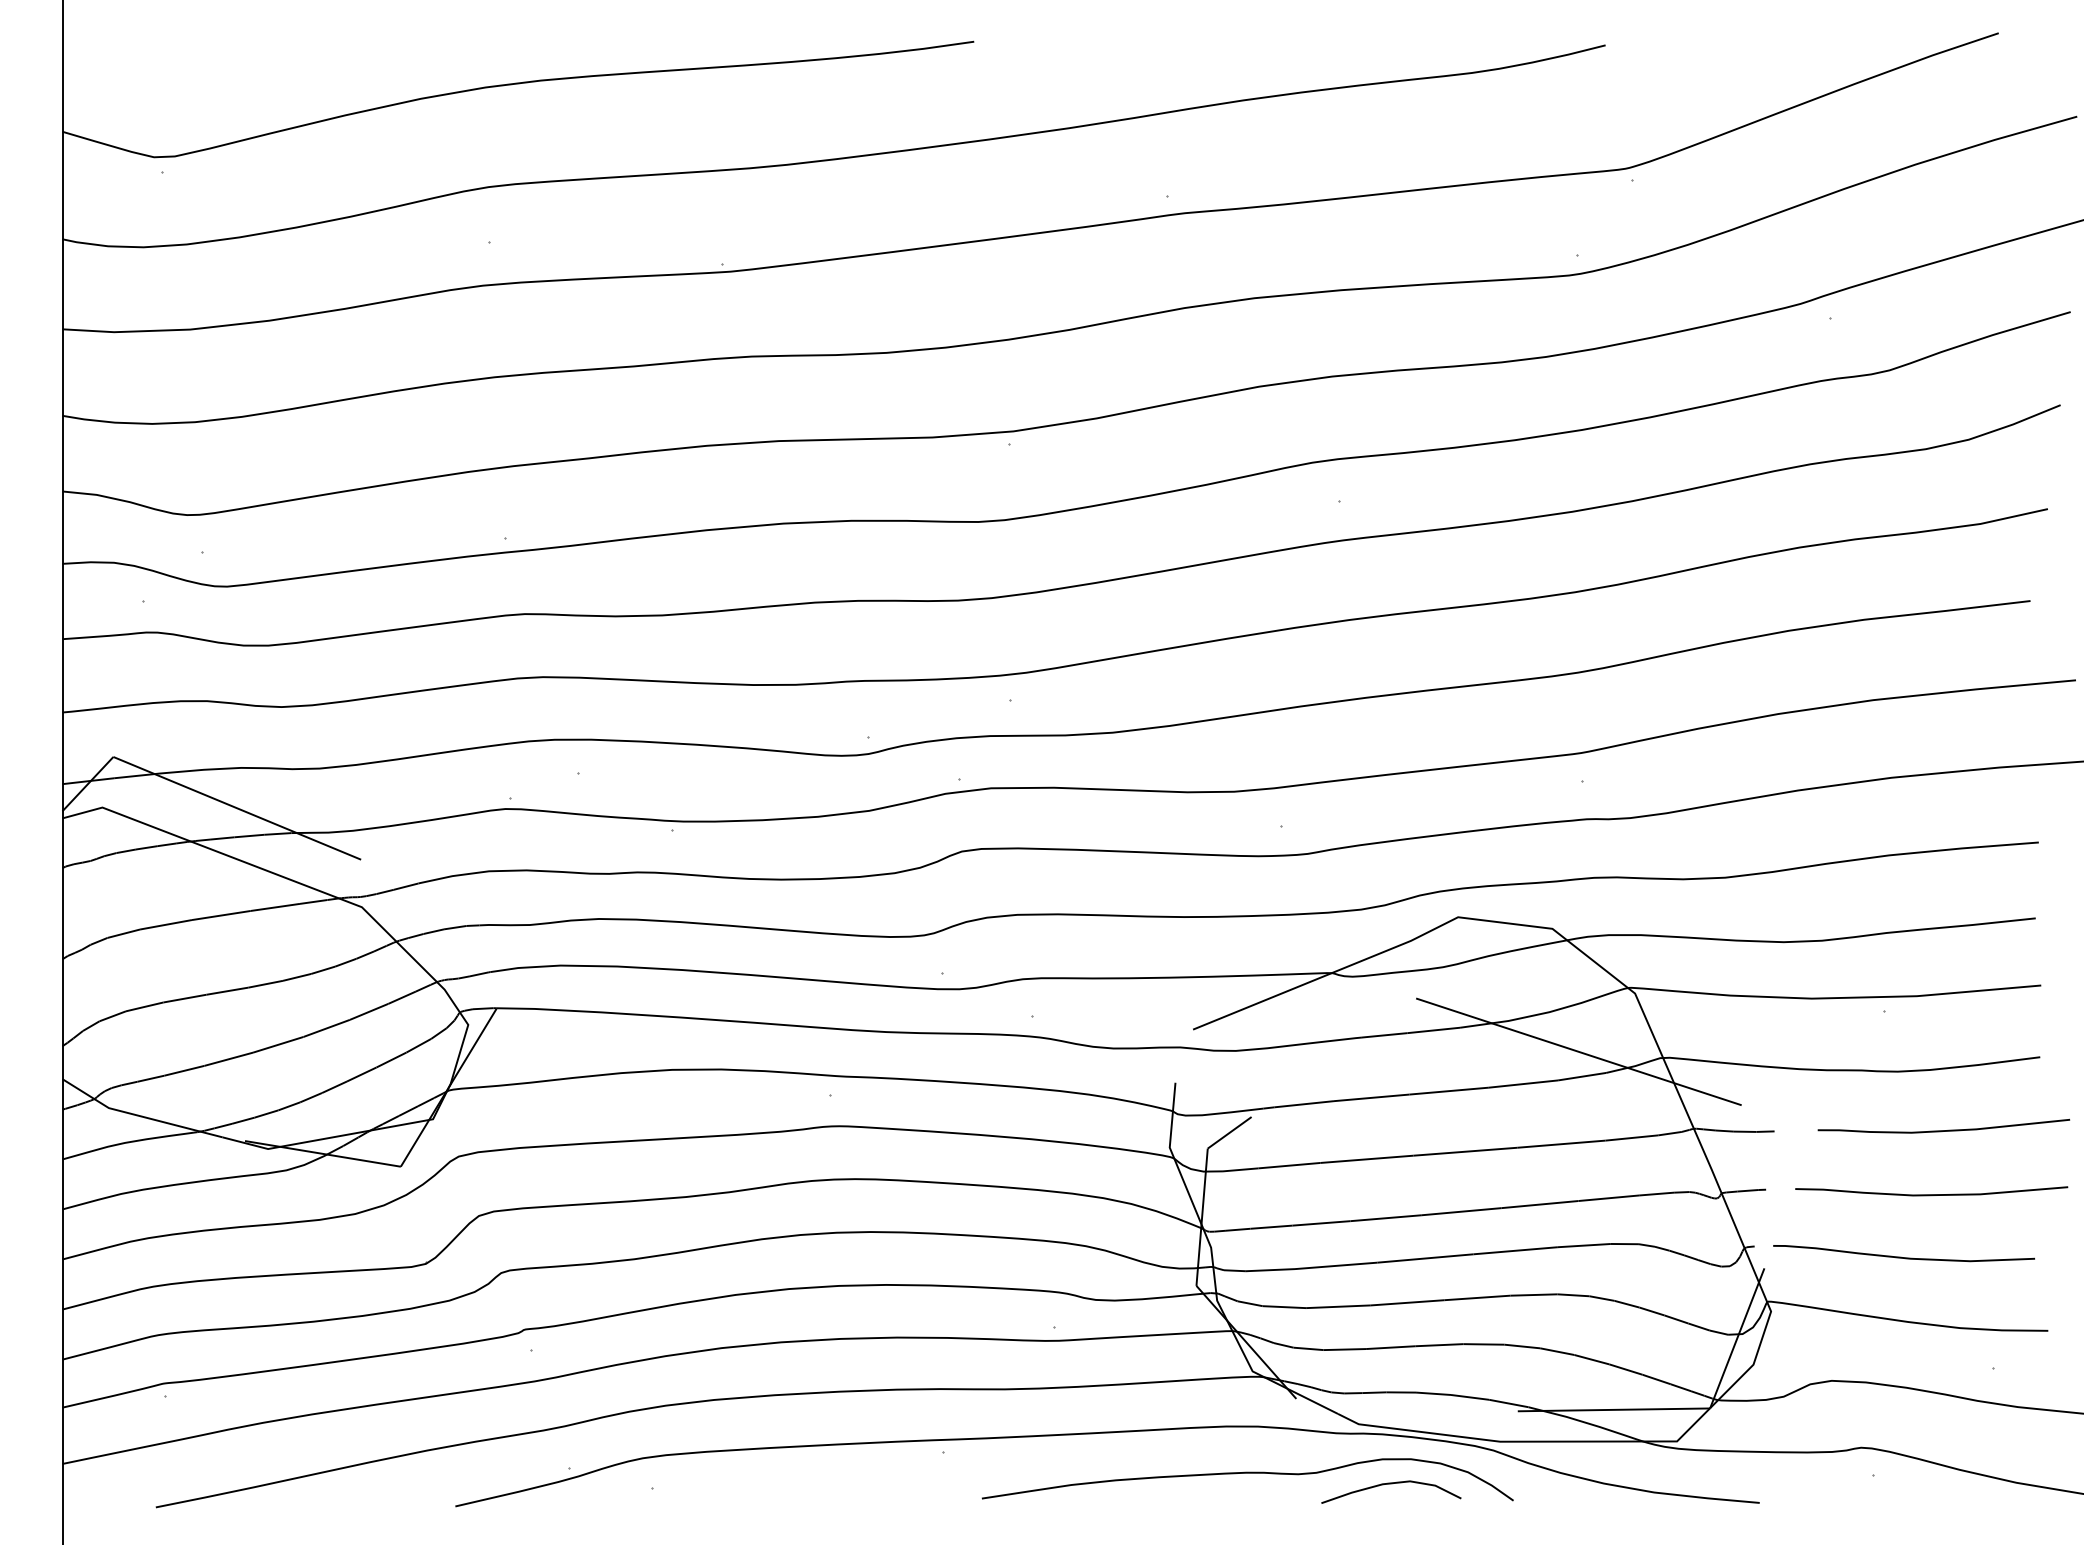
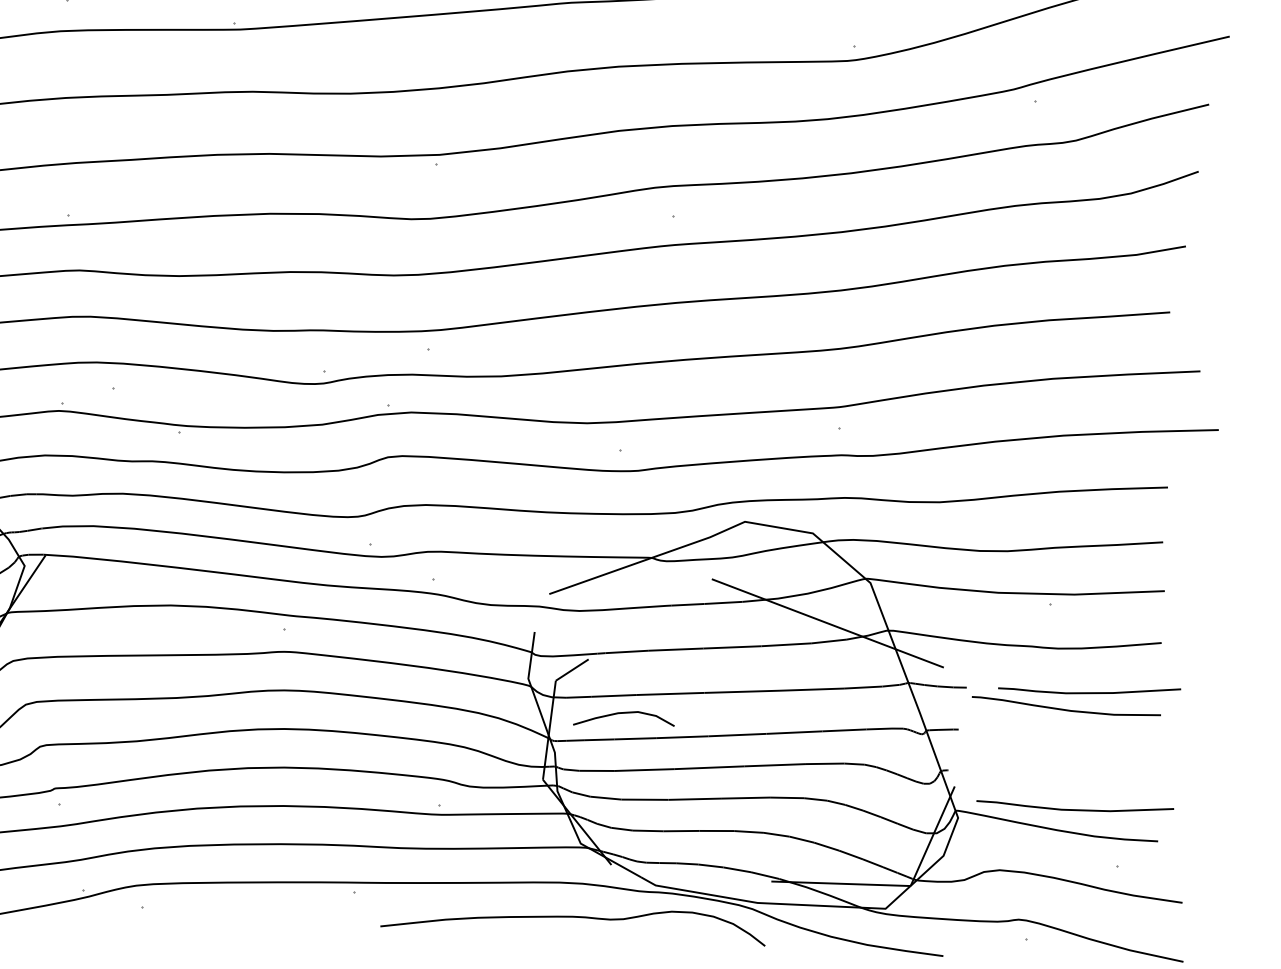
curve: (1931, 1194) -> (1074, 809), moved
curve: (1901, 1256) -> (1064, 709), moved
curve: (1391, 1484) -> (624, 713), moved

